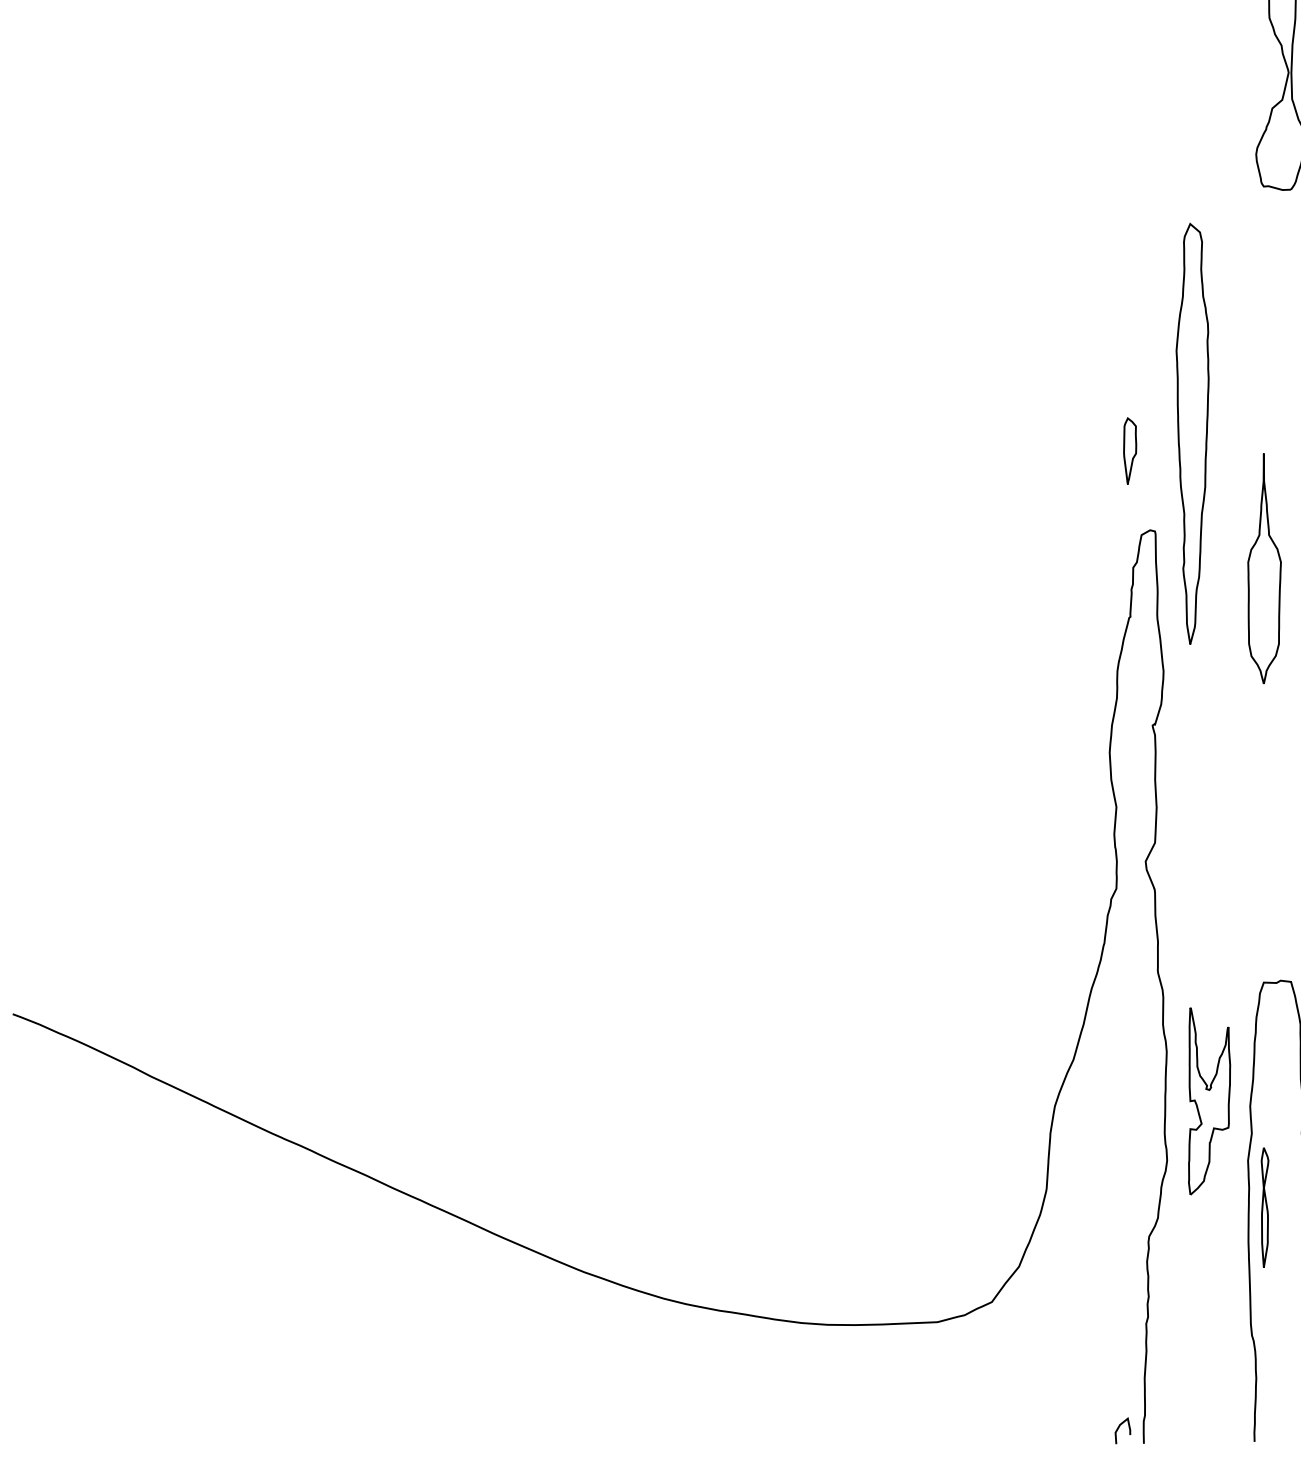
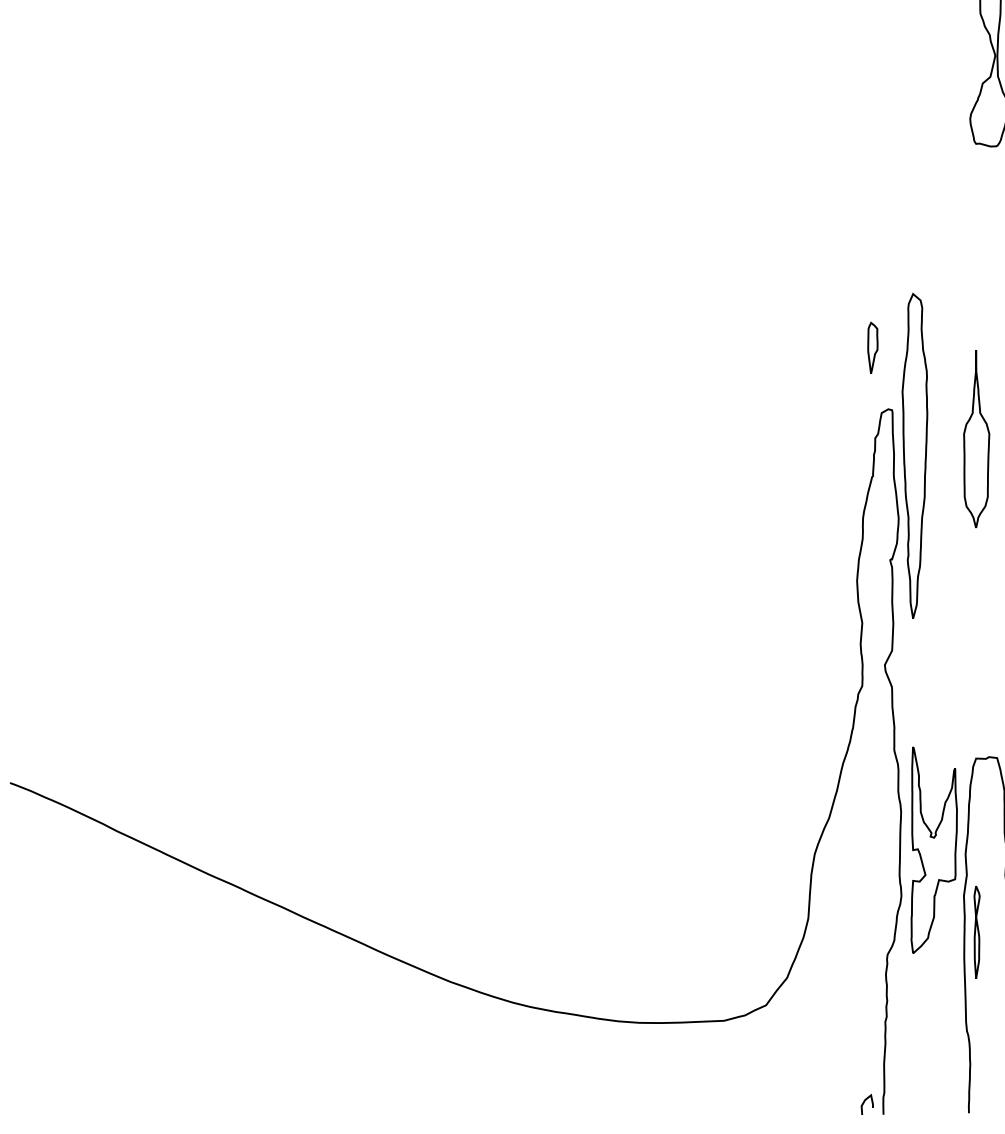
part: (1192, 433) -> (914, 455), moved
part: (1209, 1101) -> (934, 850), size x1.43

